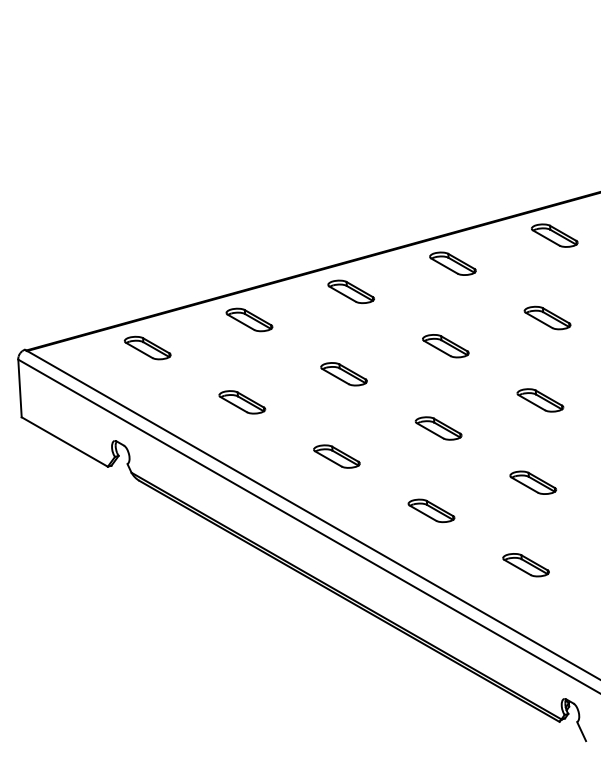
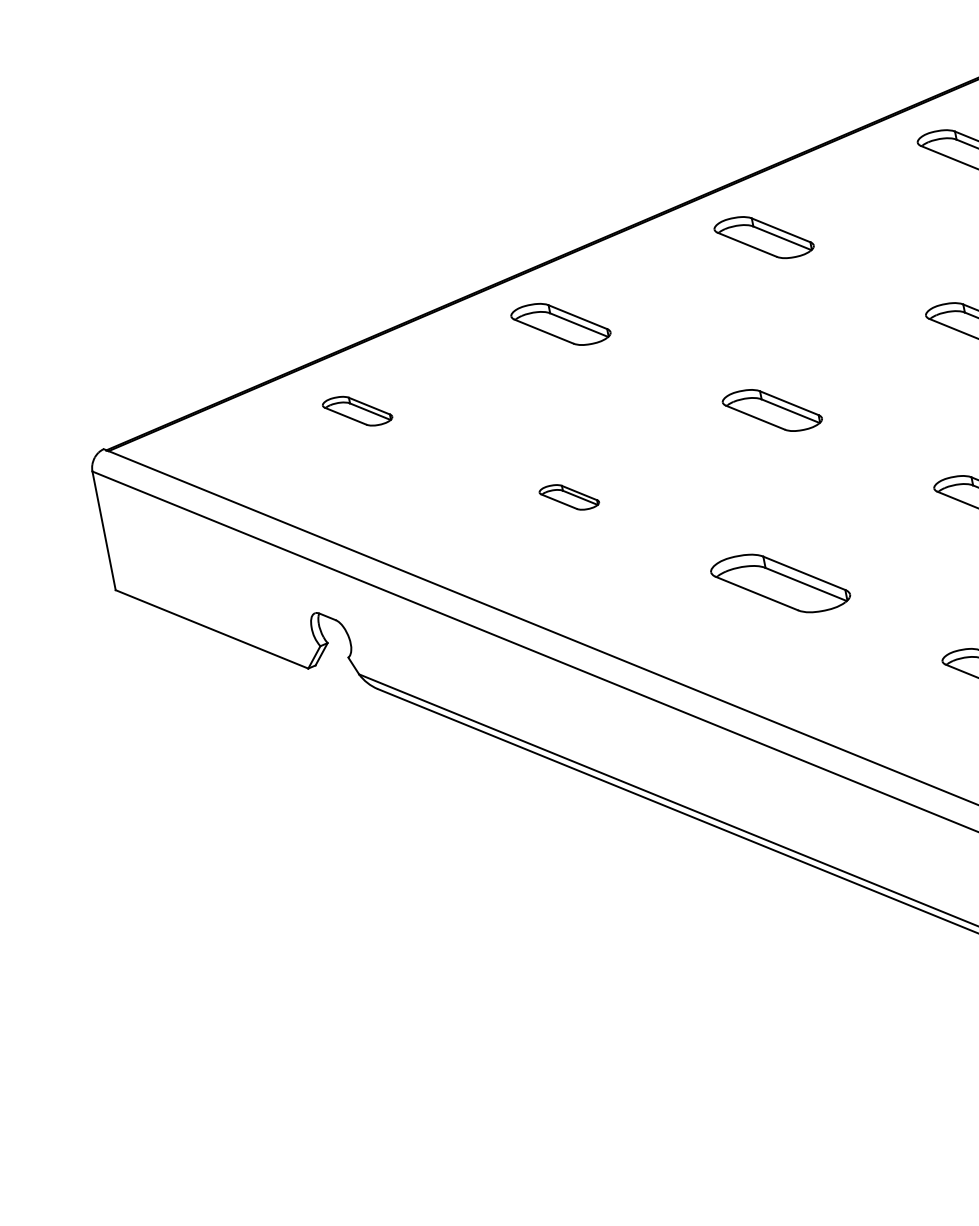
part: (147, 347) -> (357, 410), size x0.7
part: (242, 402) -> (569, 497), size x0.6
part: (336, 456) -> (779, 583), size x1.4

